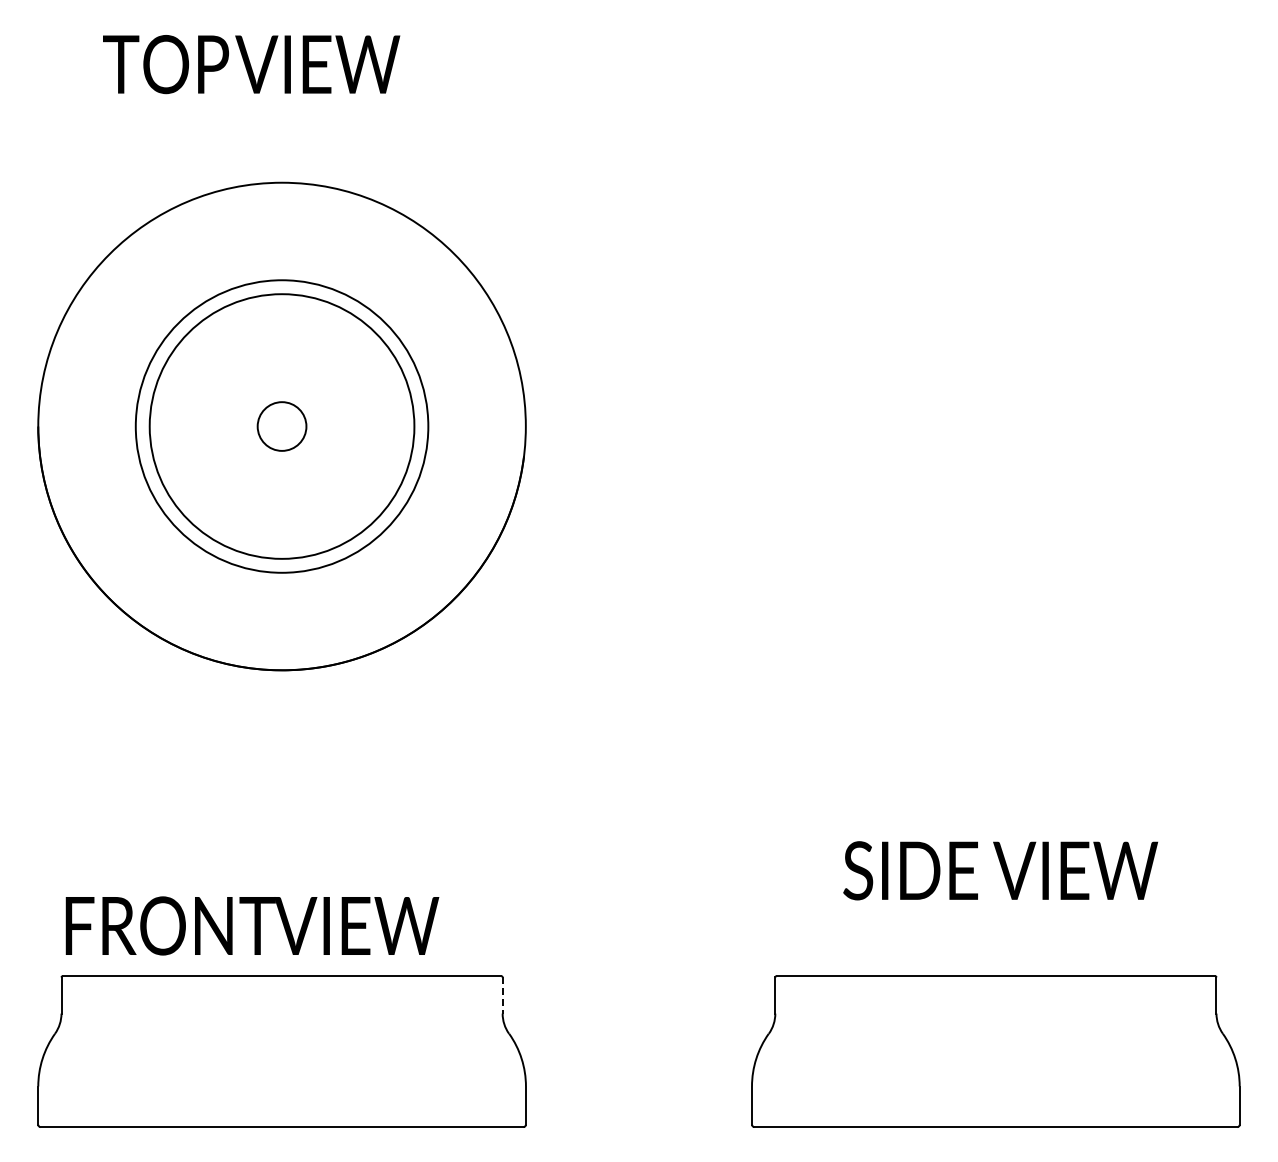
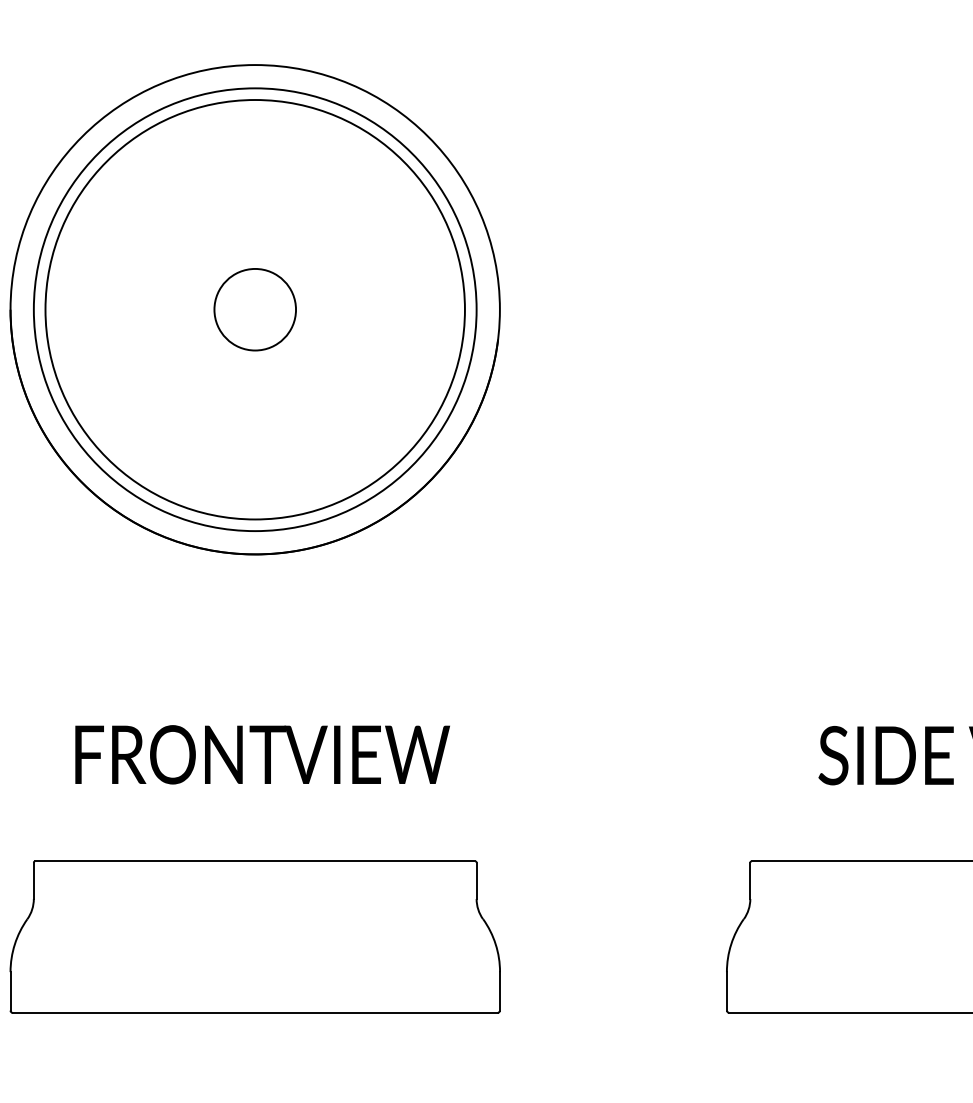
circle: (281, 426) -> (254, 309), size x1.67
circle: (281, 426) -> (254, 309), size x1.67
circle: (282, 426) -> (255, 309), size x1.43
text: (252, 925) -> (262, 754), moved
line: (502, 995) -> (476, 880), dashed -> solid

